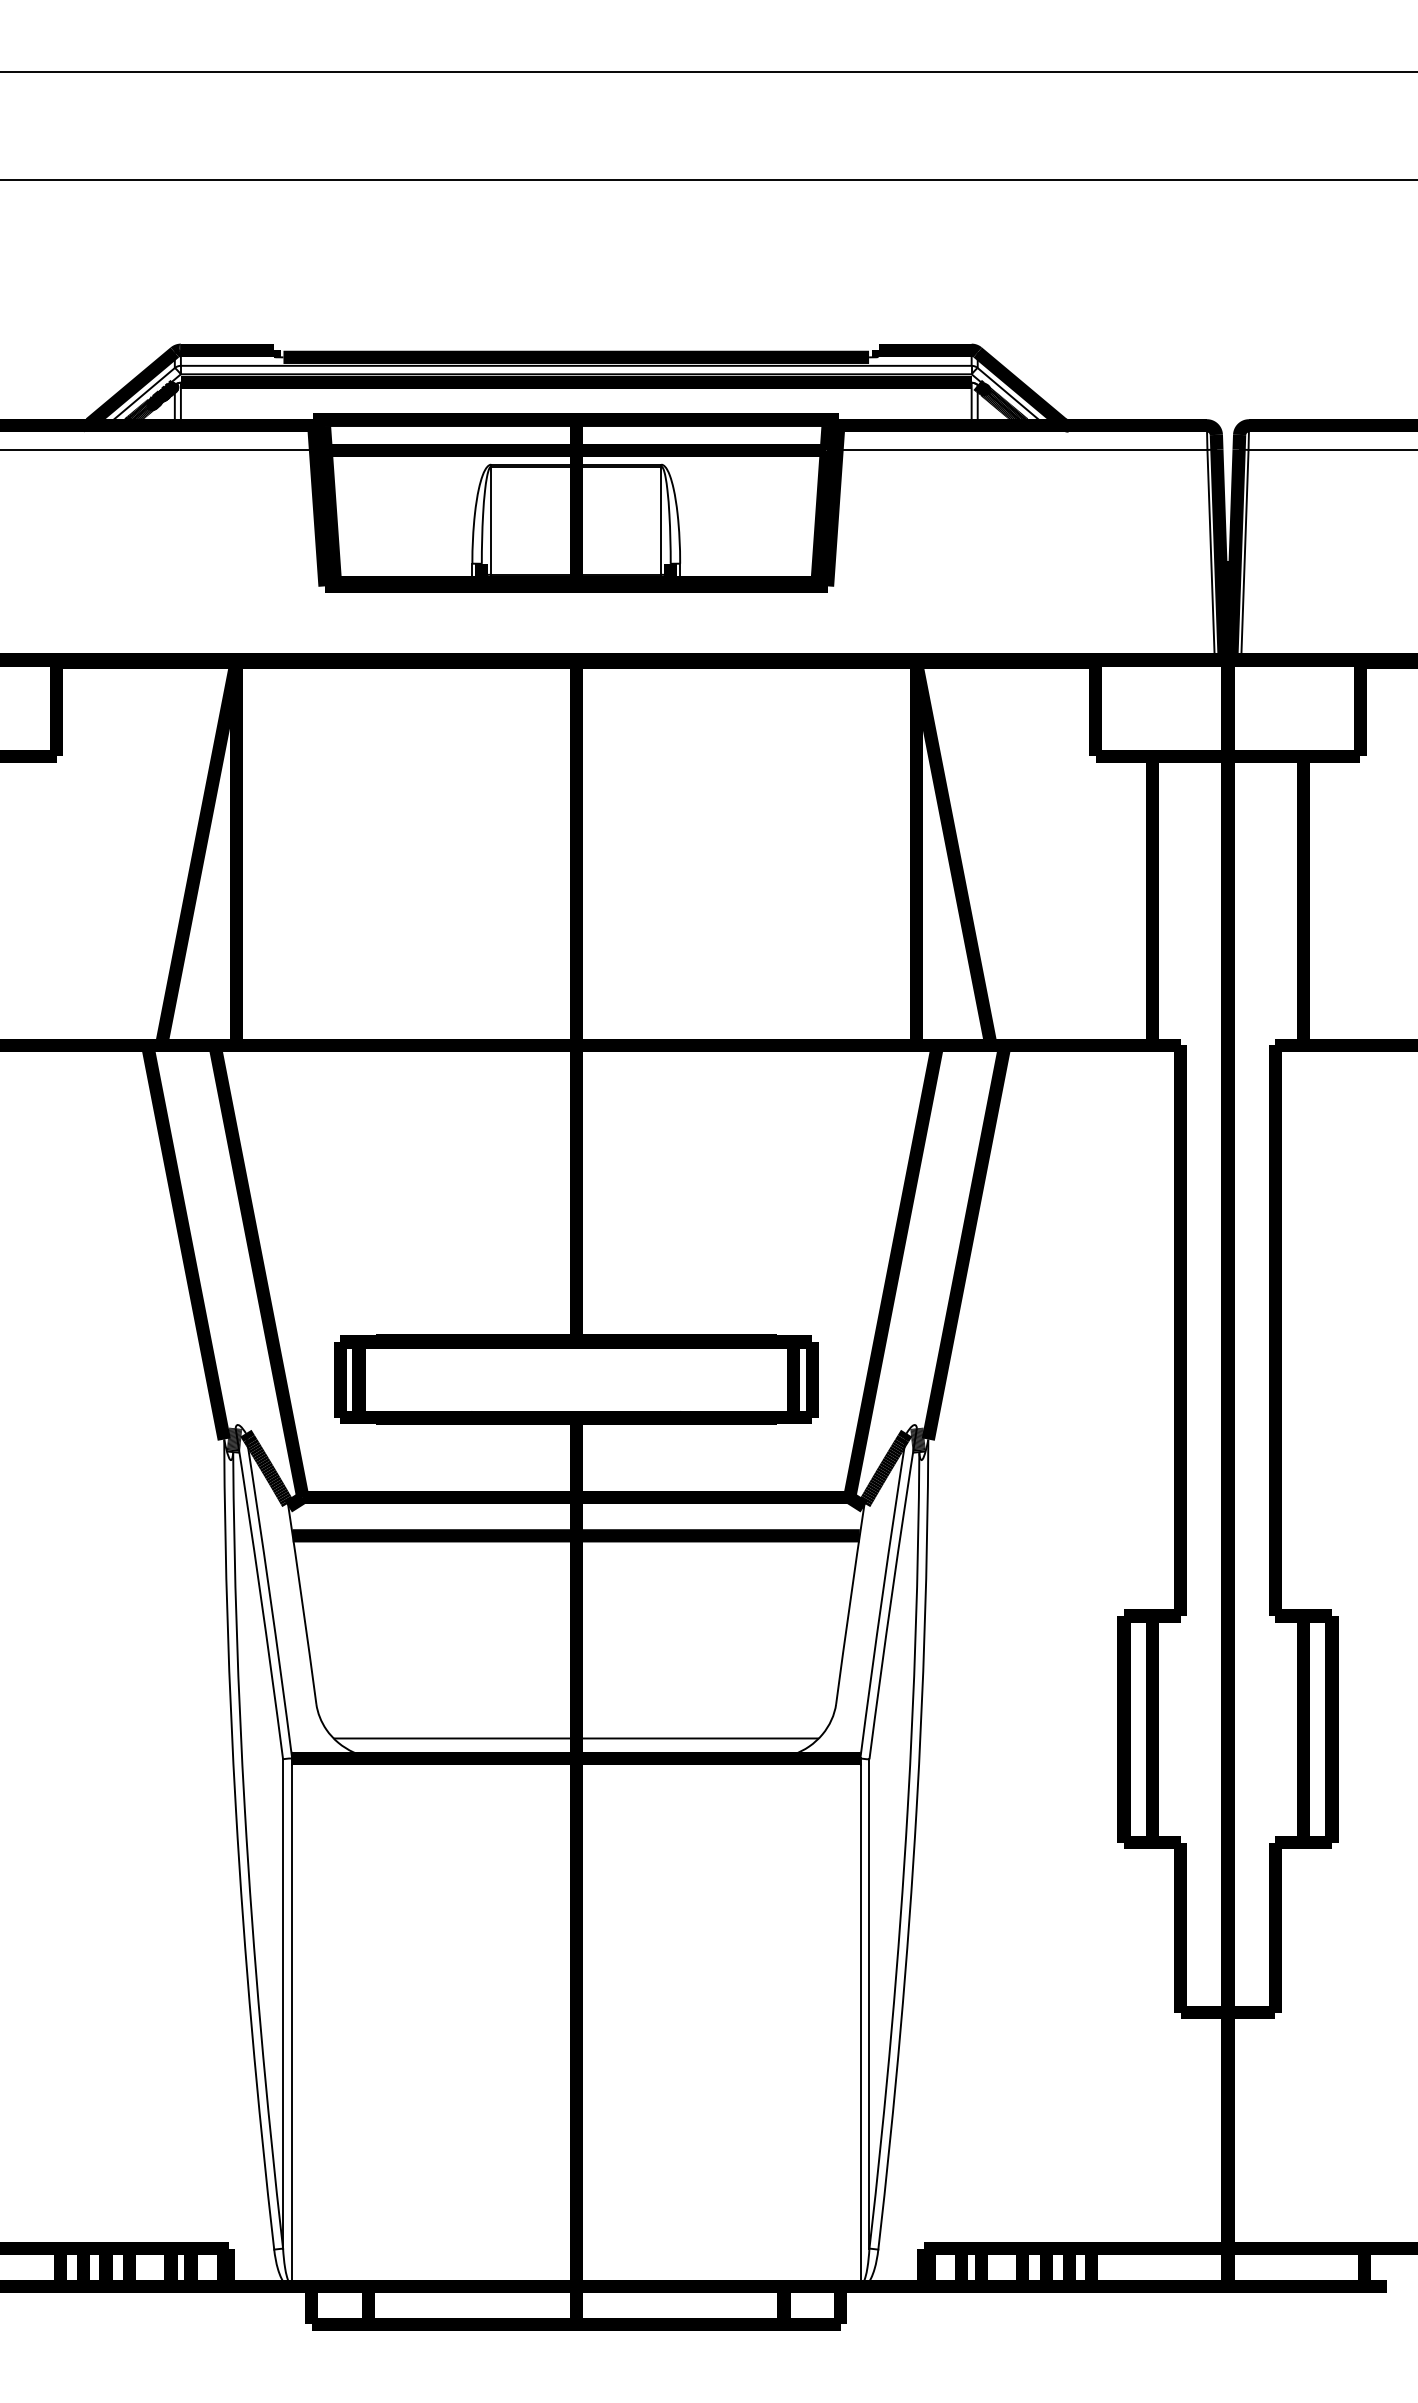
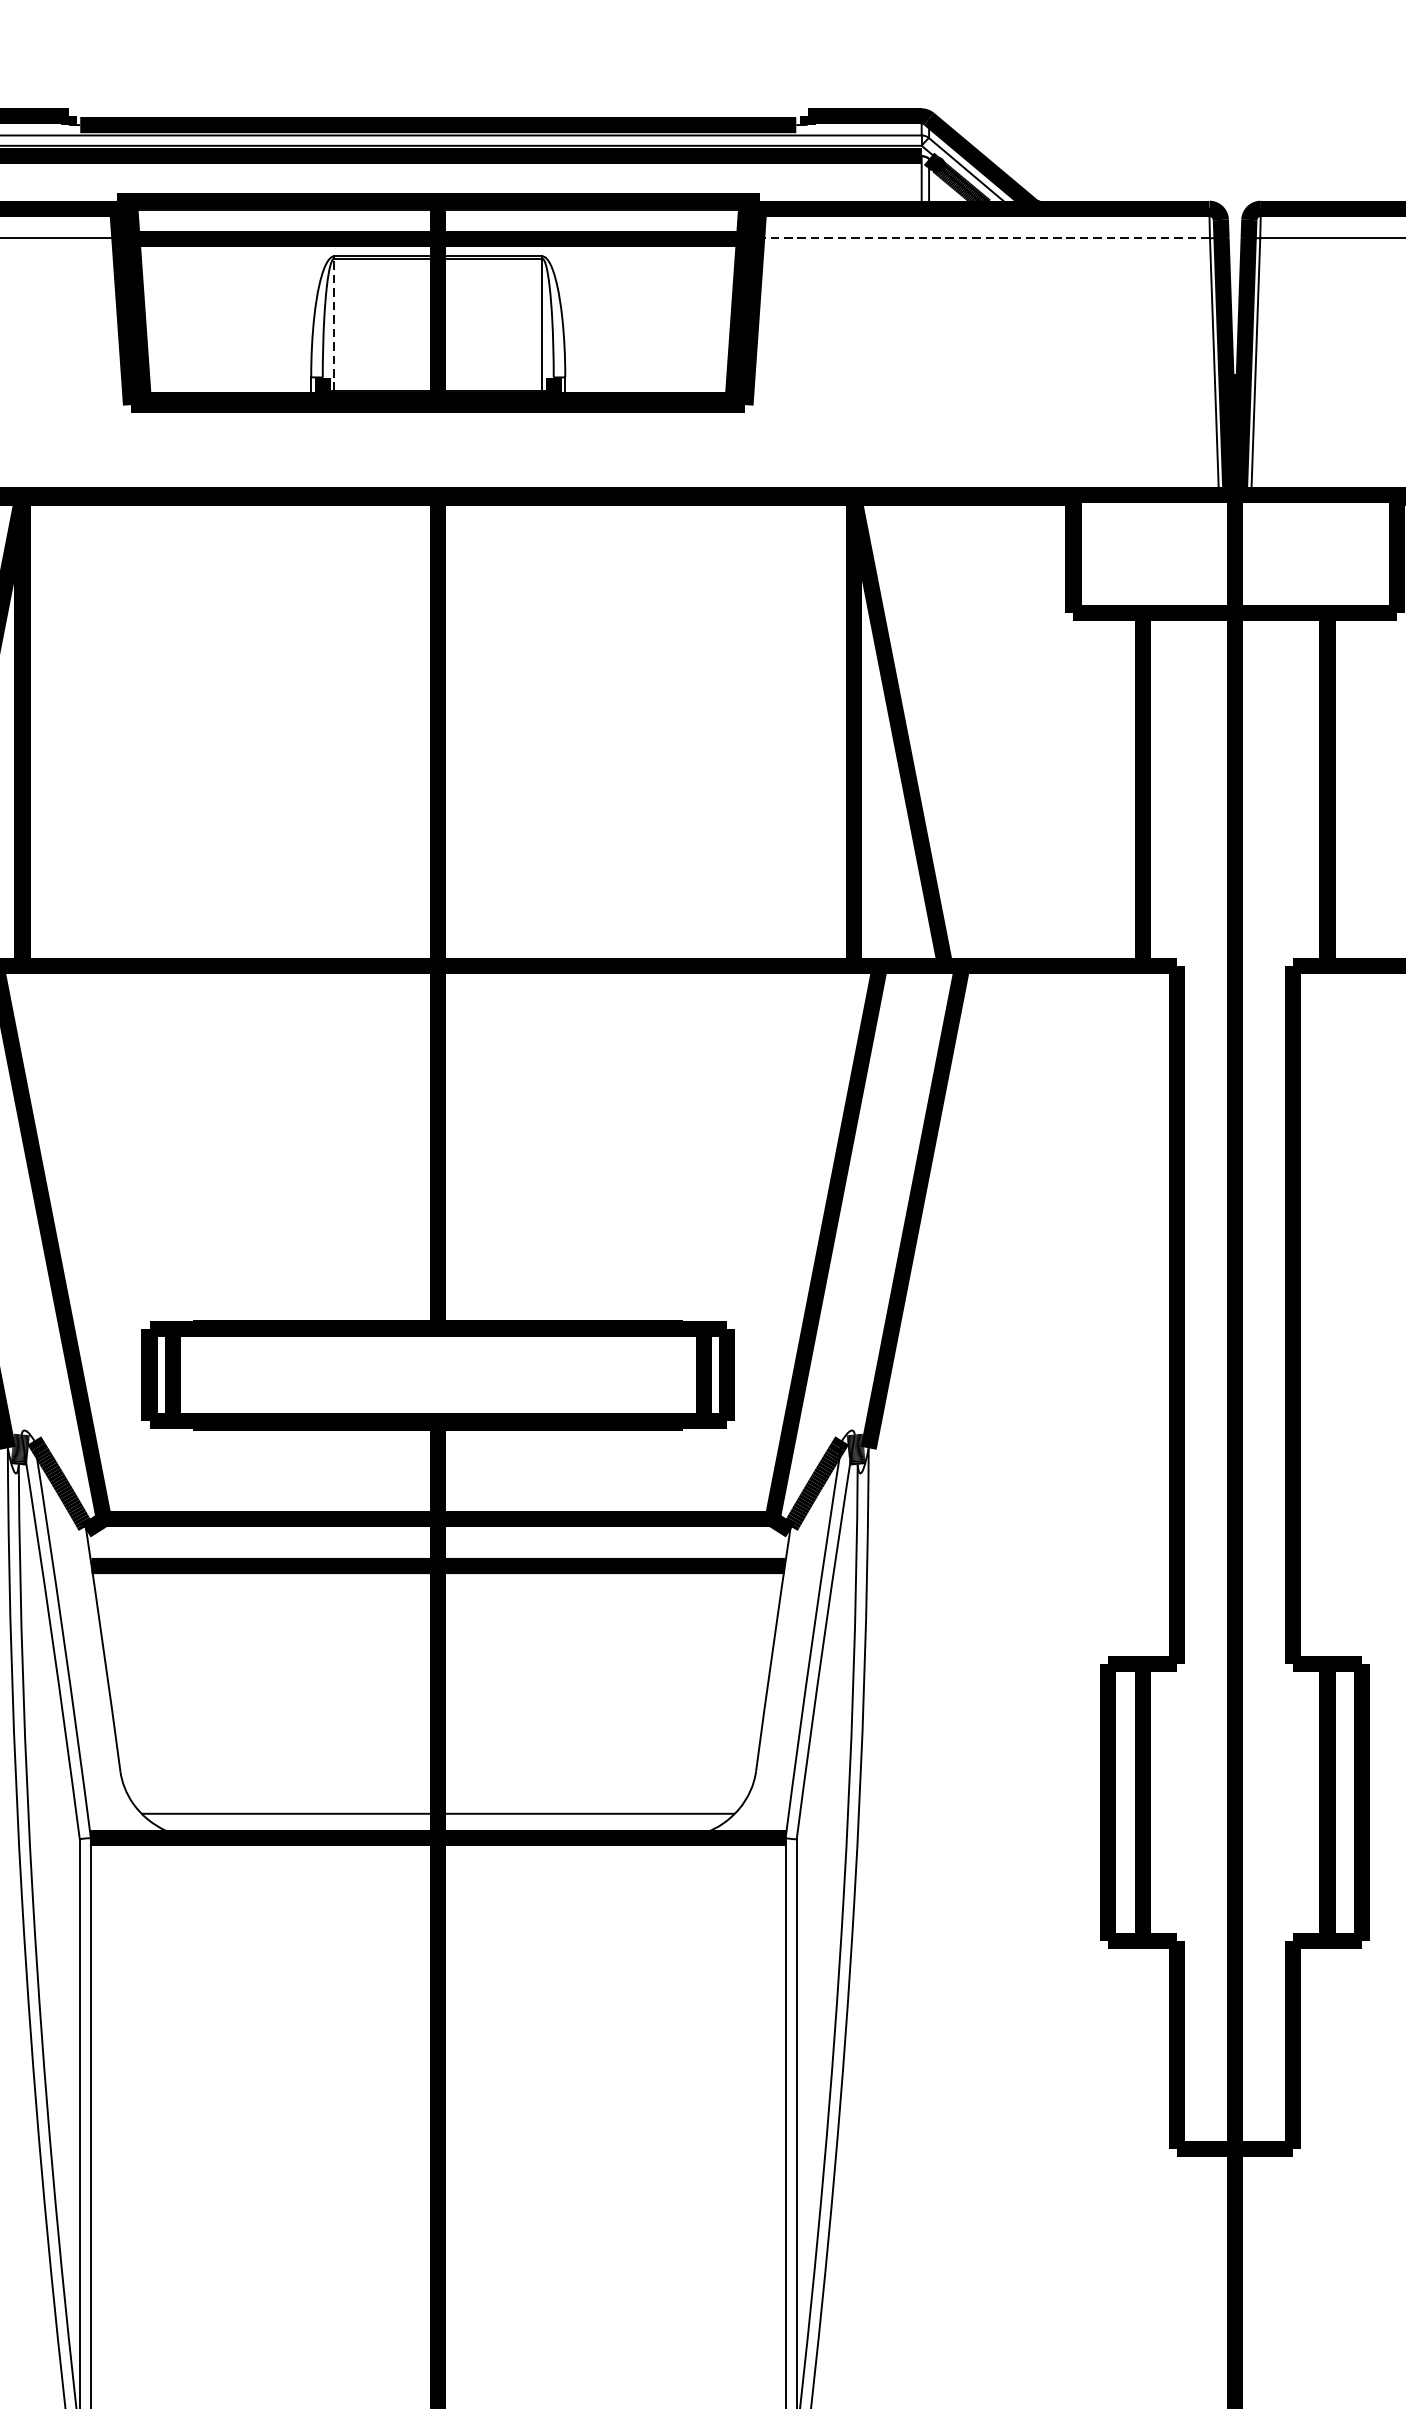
line: (1022, 449) -> (983, 237), solid -> dashed
line: (491, 520) -> (334, 324), solid -> dashed

